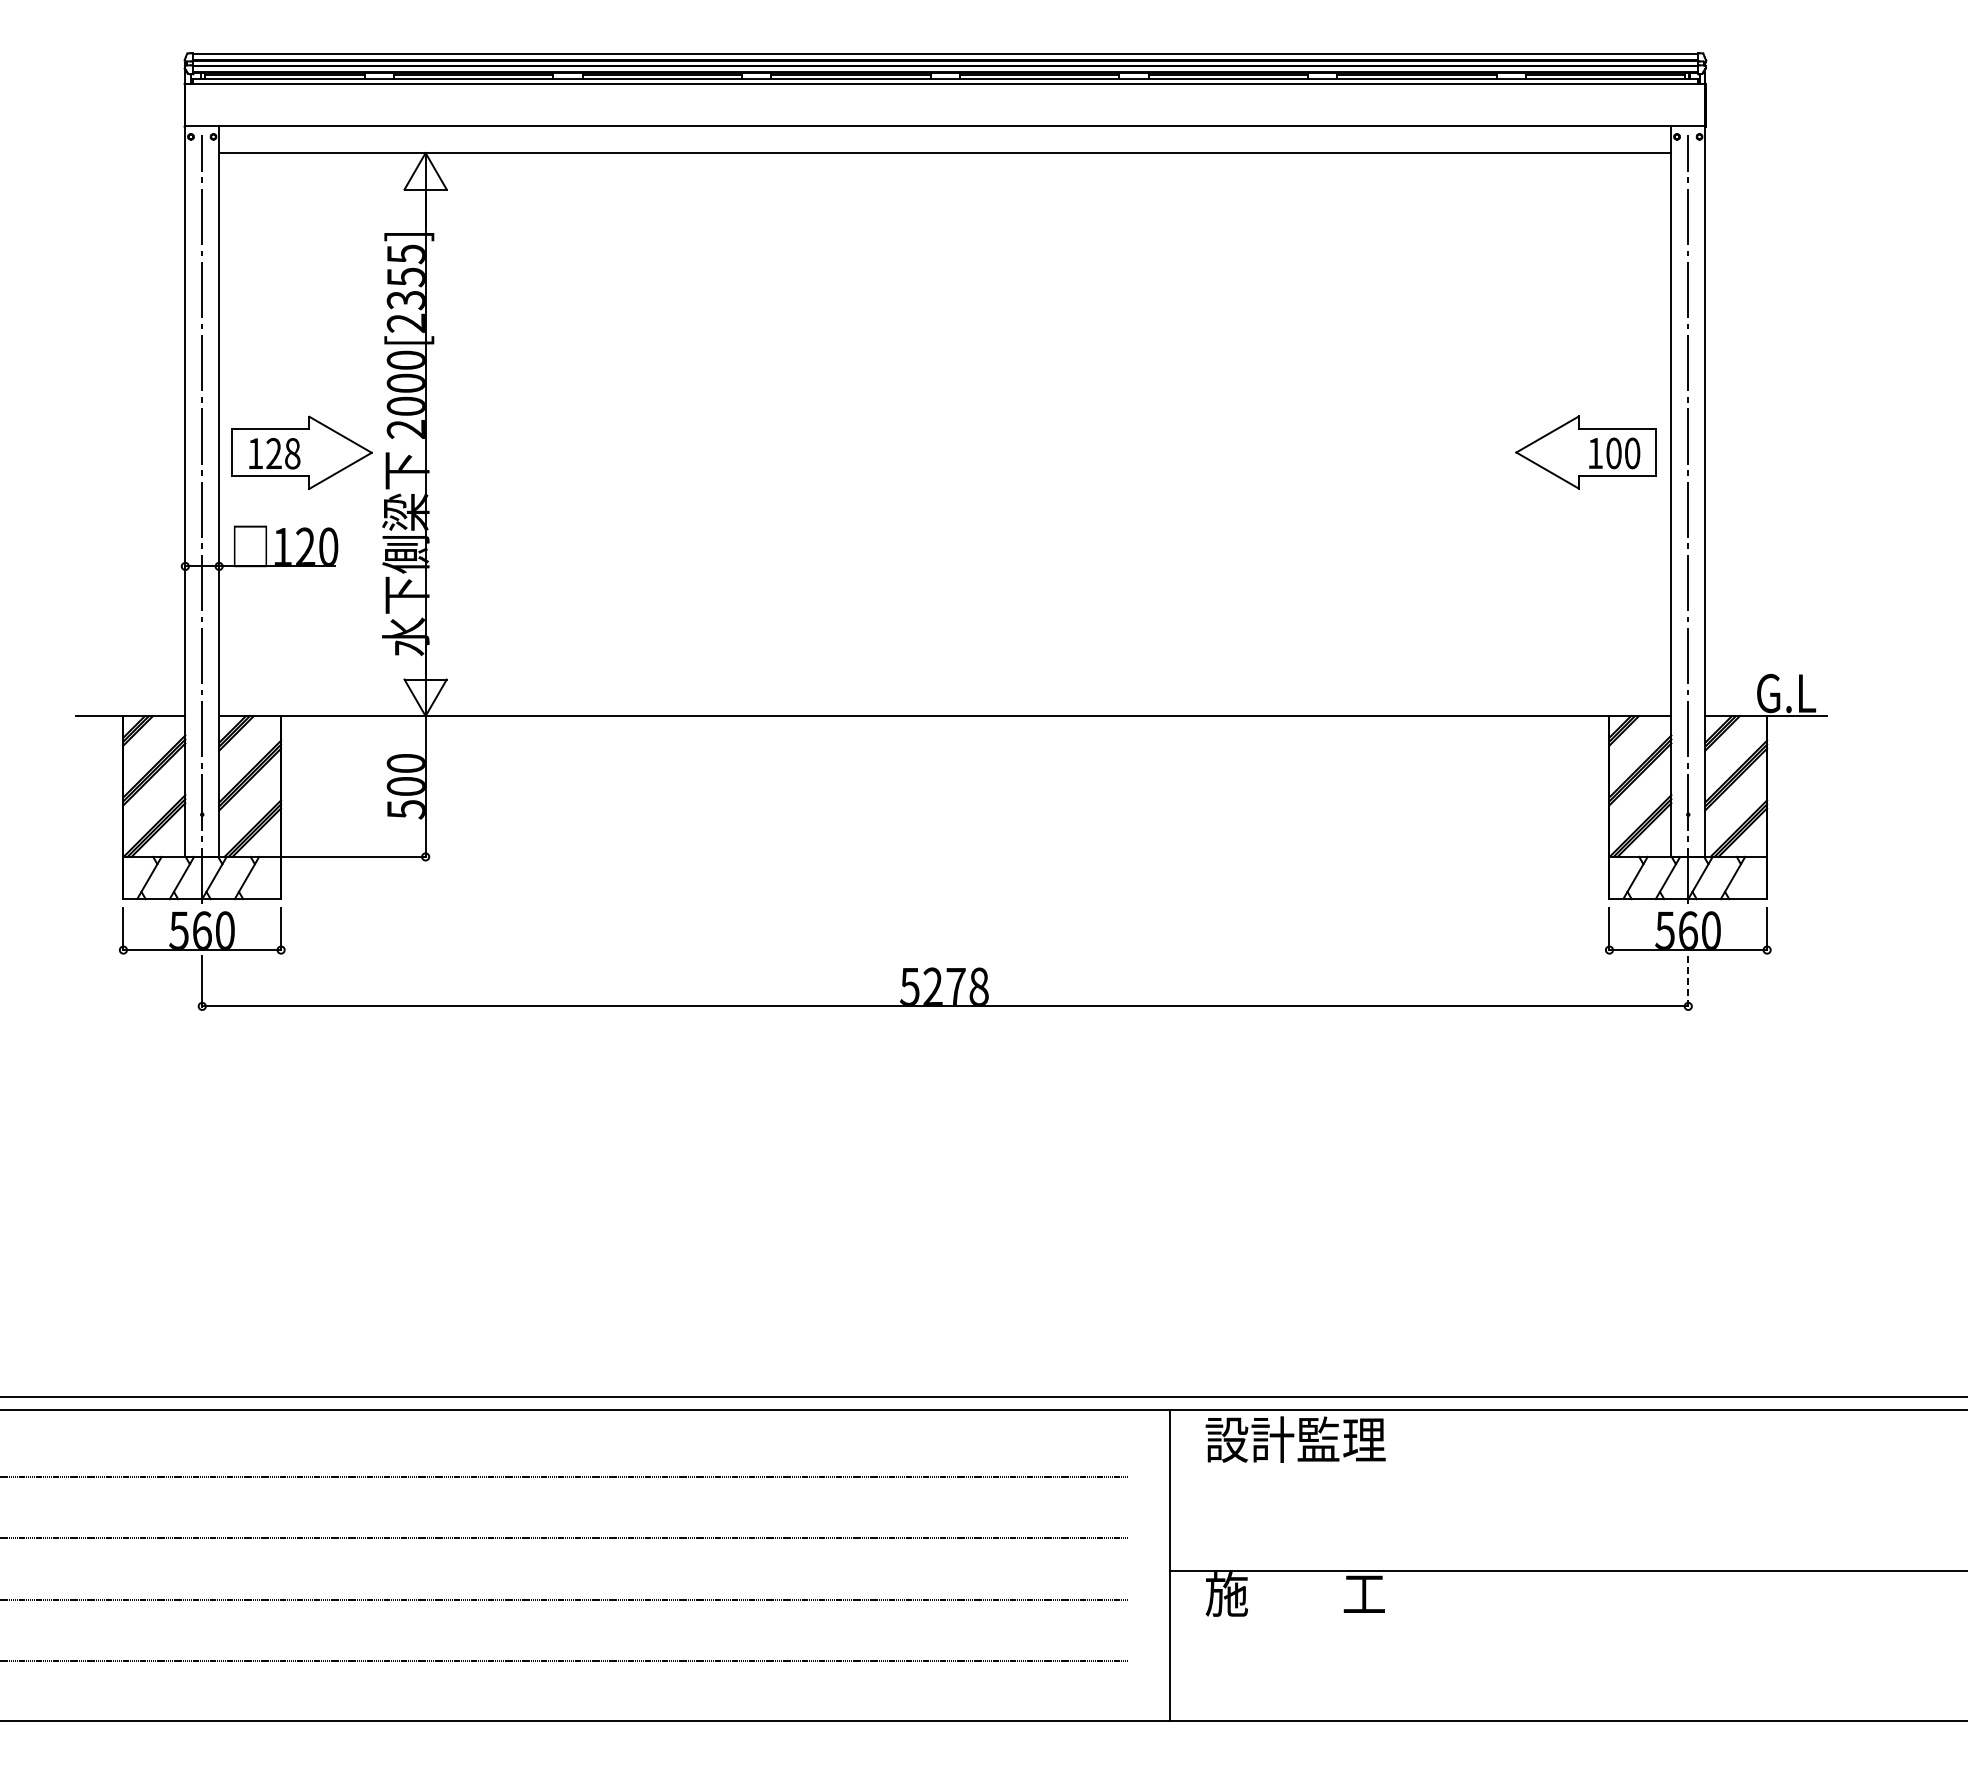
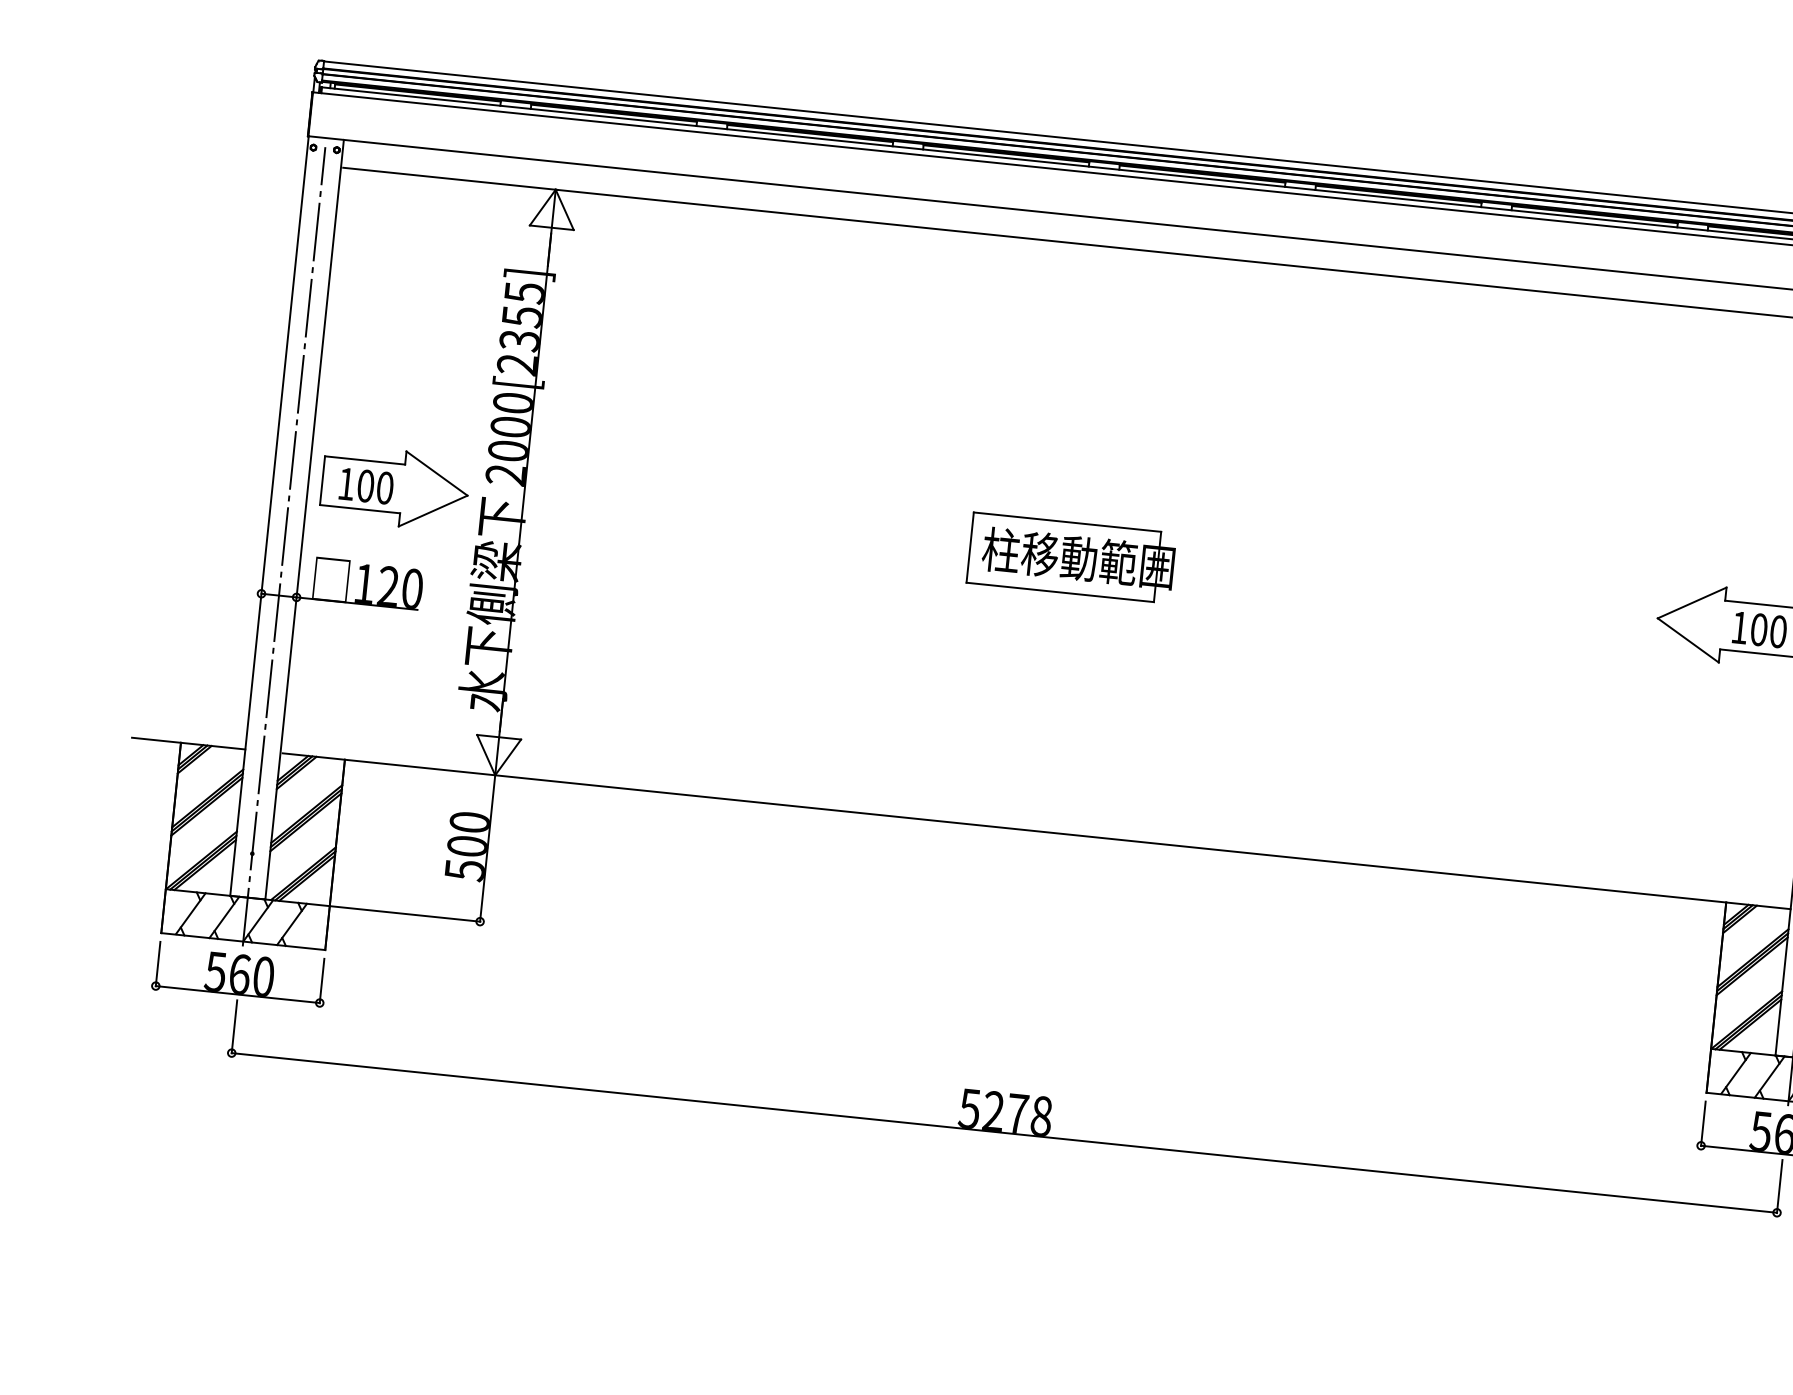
part: (952, 452) -> (1071, 557), added
text: (283, 453) -> (375, 486), 128 -> 100
line: (1688, 981) -> (1779, 1186), dashed -> solid

